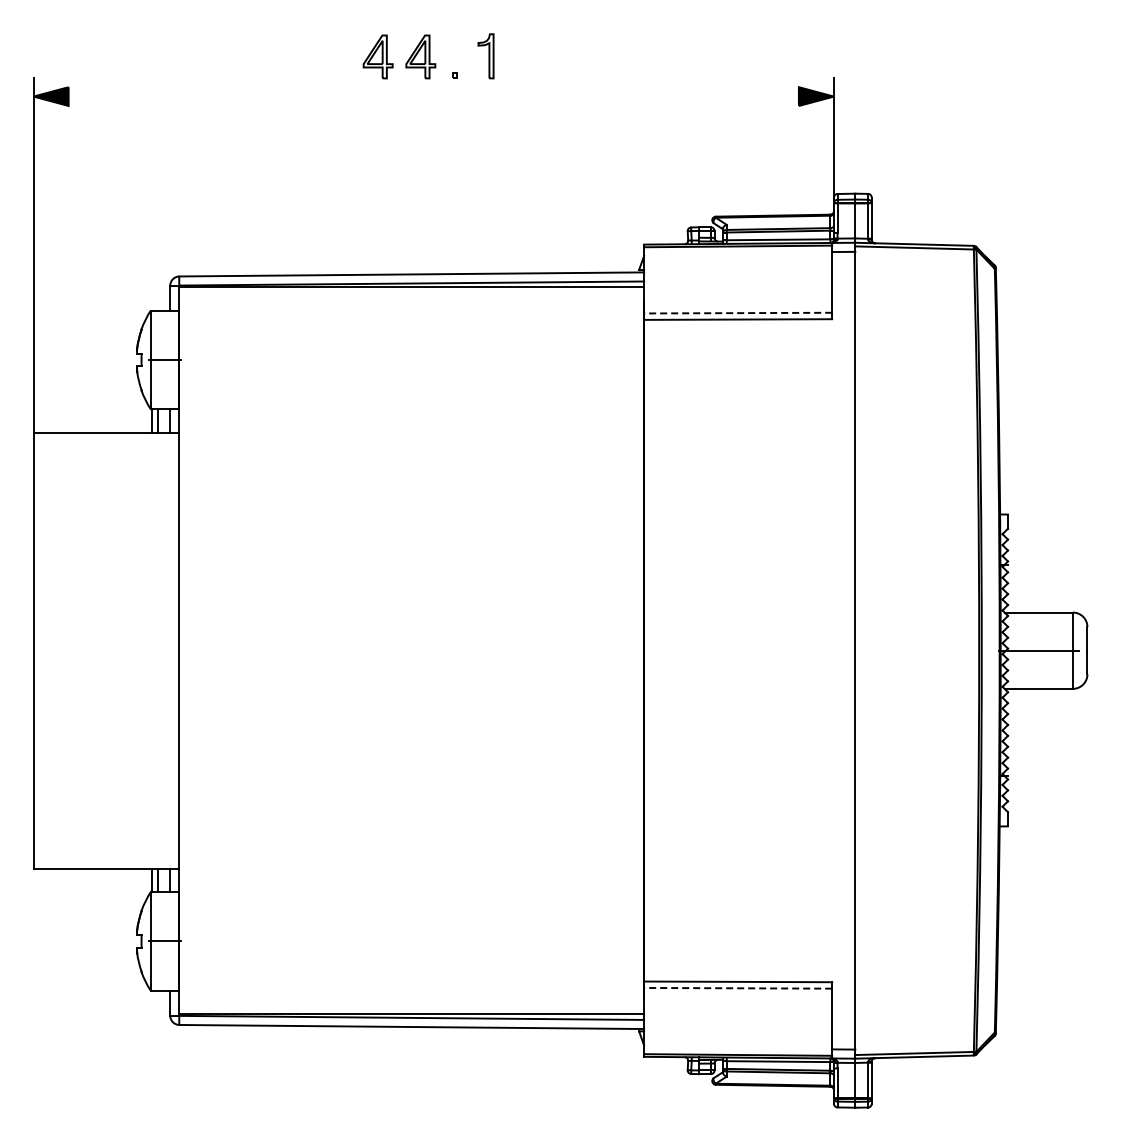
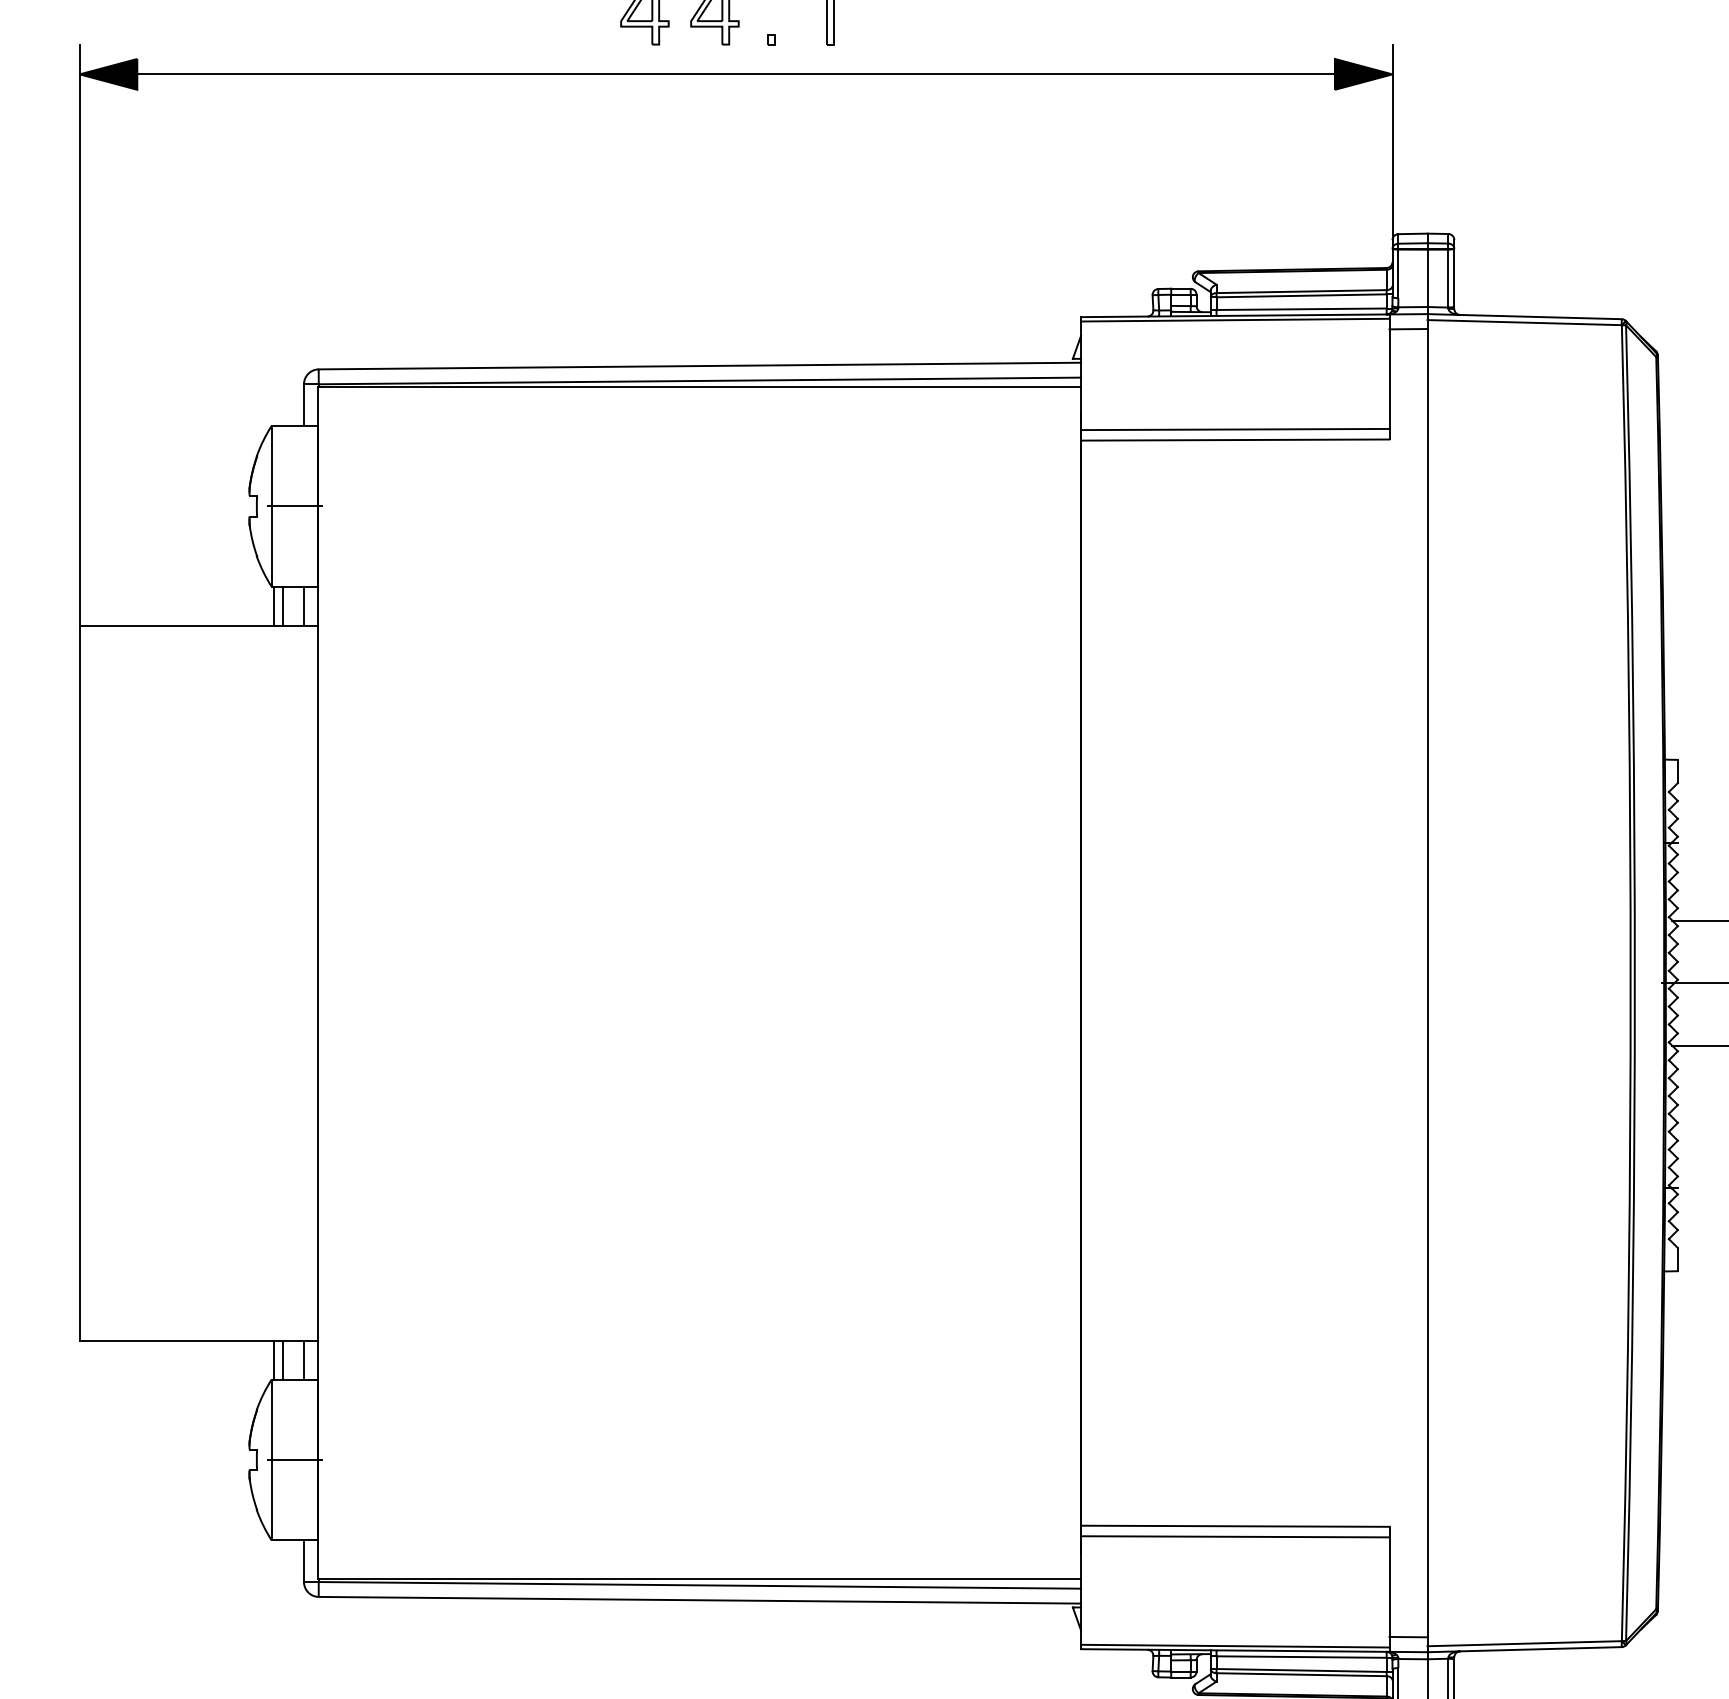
line: (433, 96) -> (735, 74), added
line: (737, 313) -> (1234, 430), dashed -> solid
line: (737, 988) -> (1234, 1537), dashed -> solid

